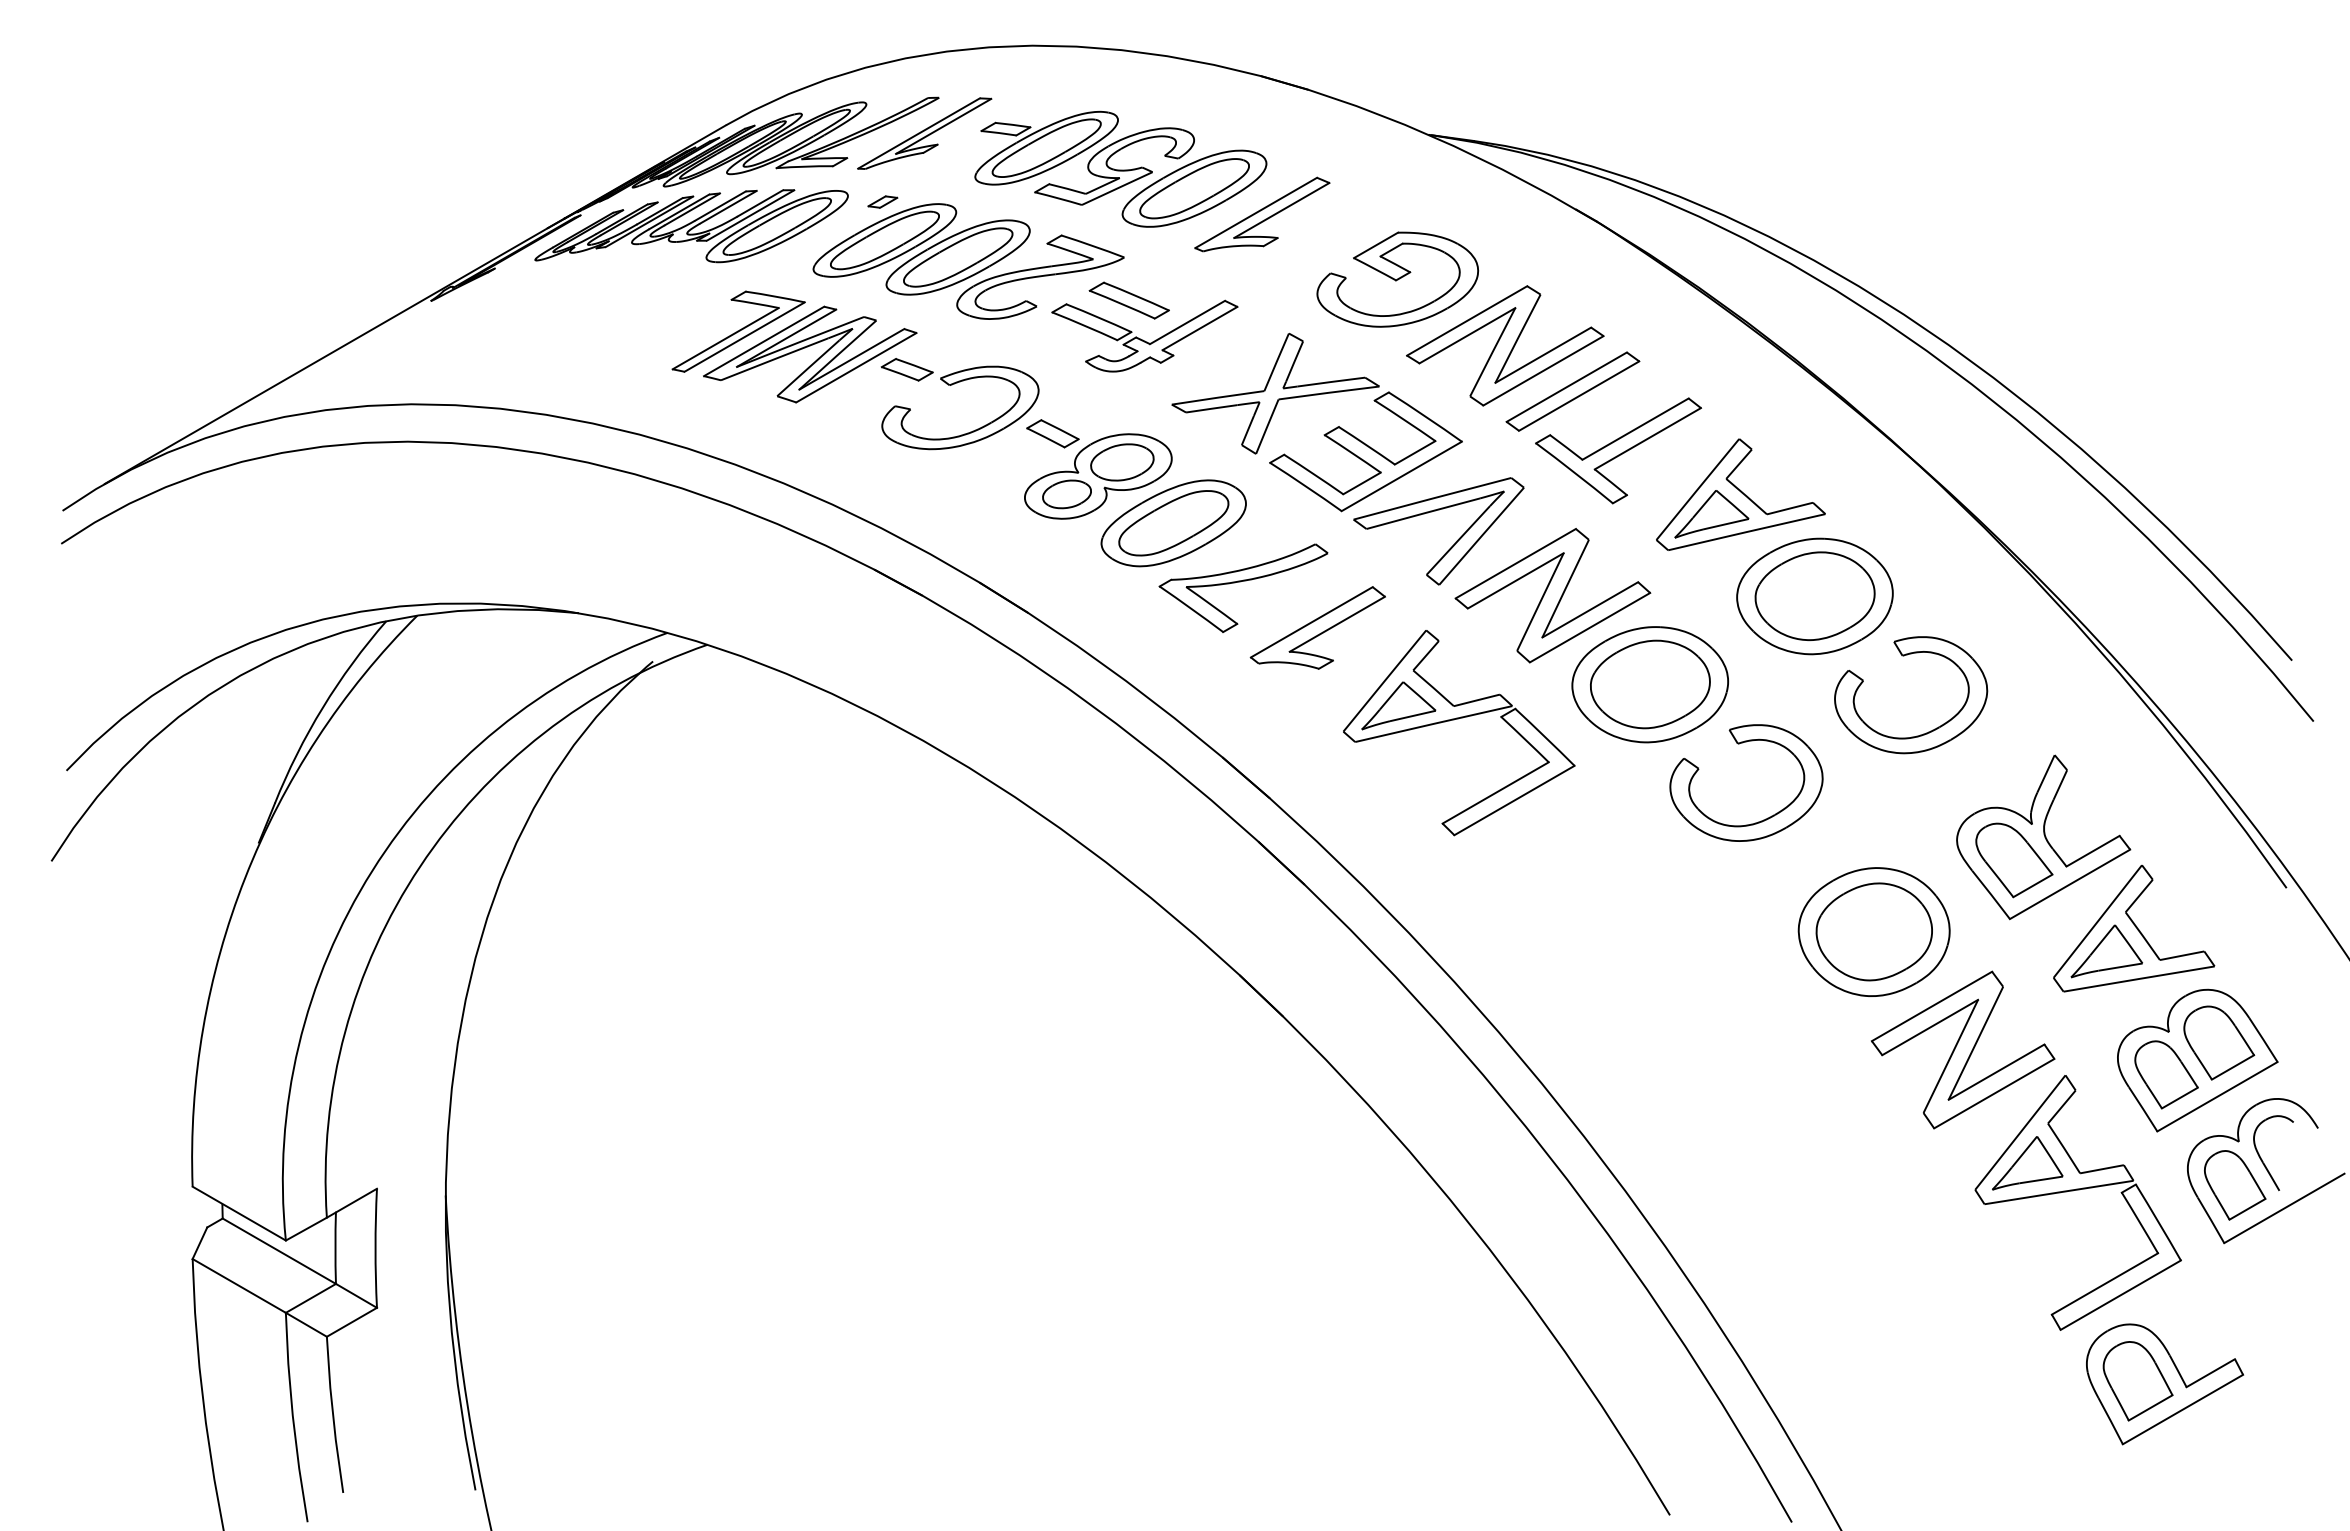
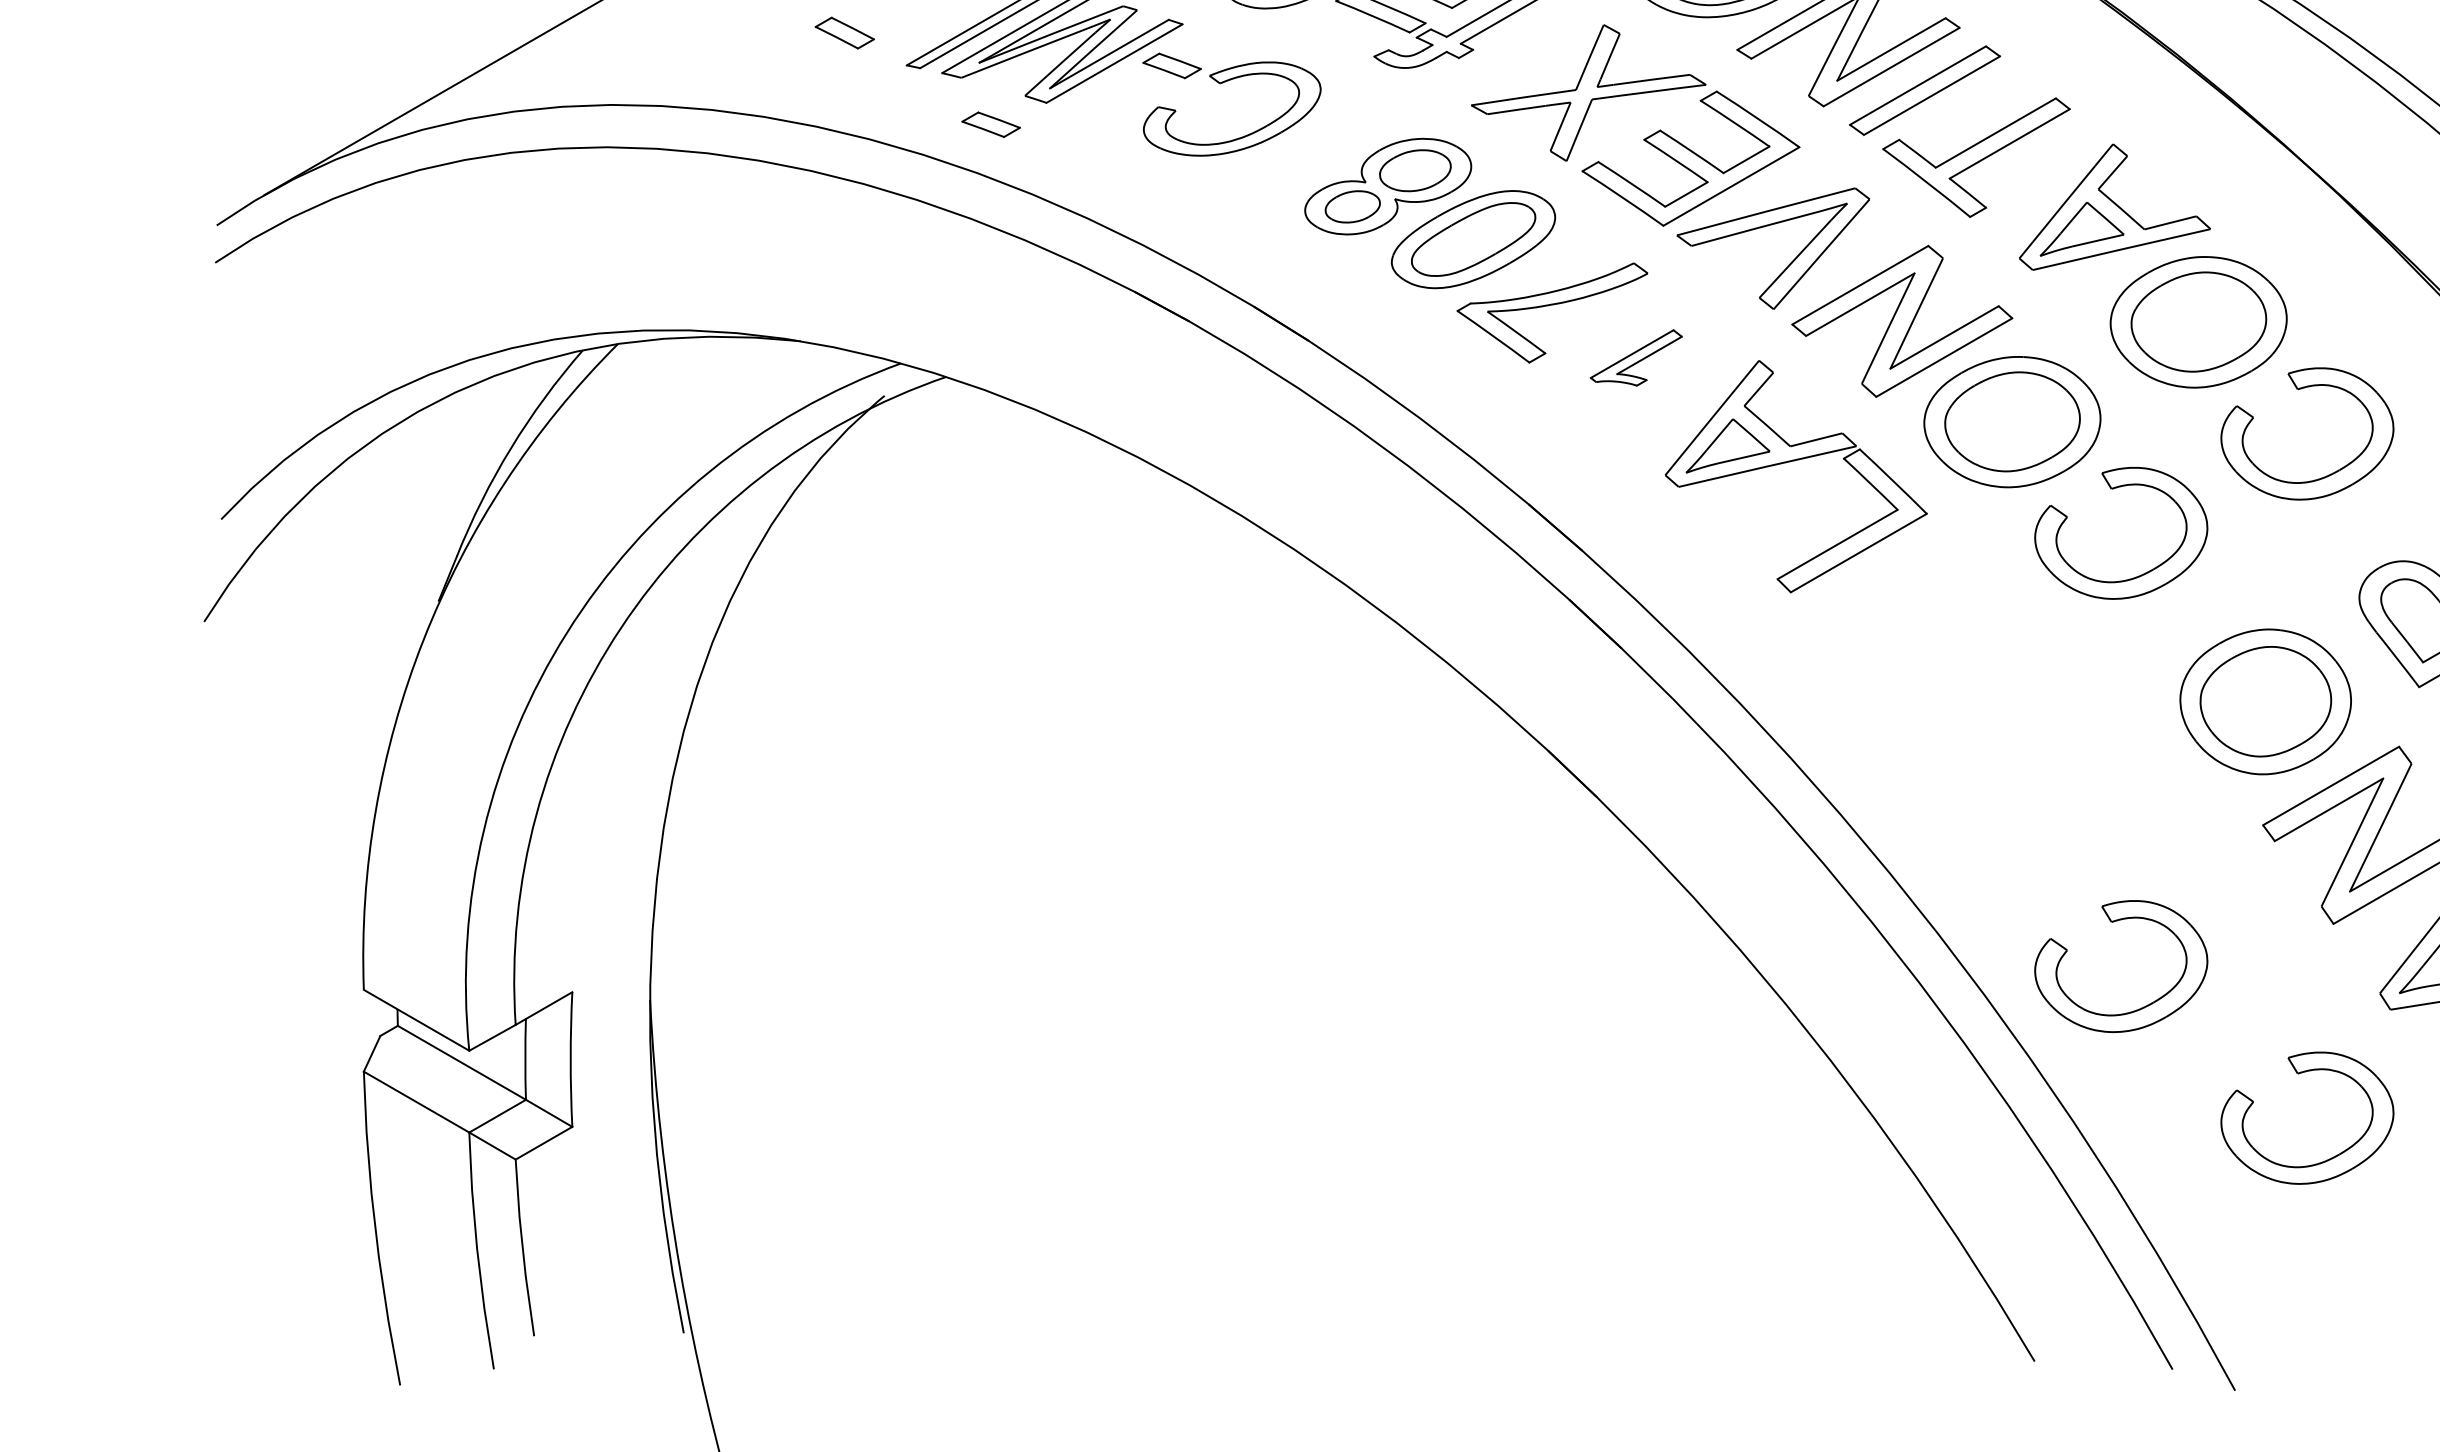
part: (746, 421) -> (990, 124), added
part: (1052, 433) -> (844, 32), moved
part: (1317, 627) -> (1636, 357), size x0.6
part: (1739, 1127) -> (2113, 922), added
part: (1904, 1261) -> (2299, 1074), added

